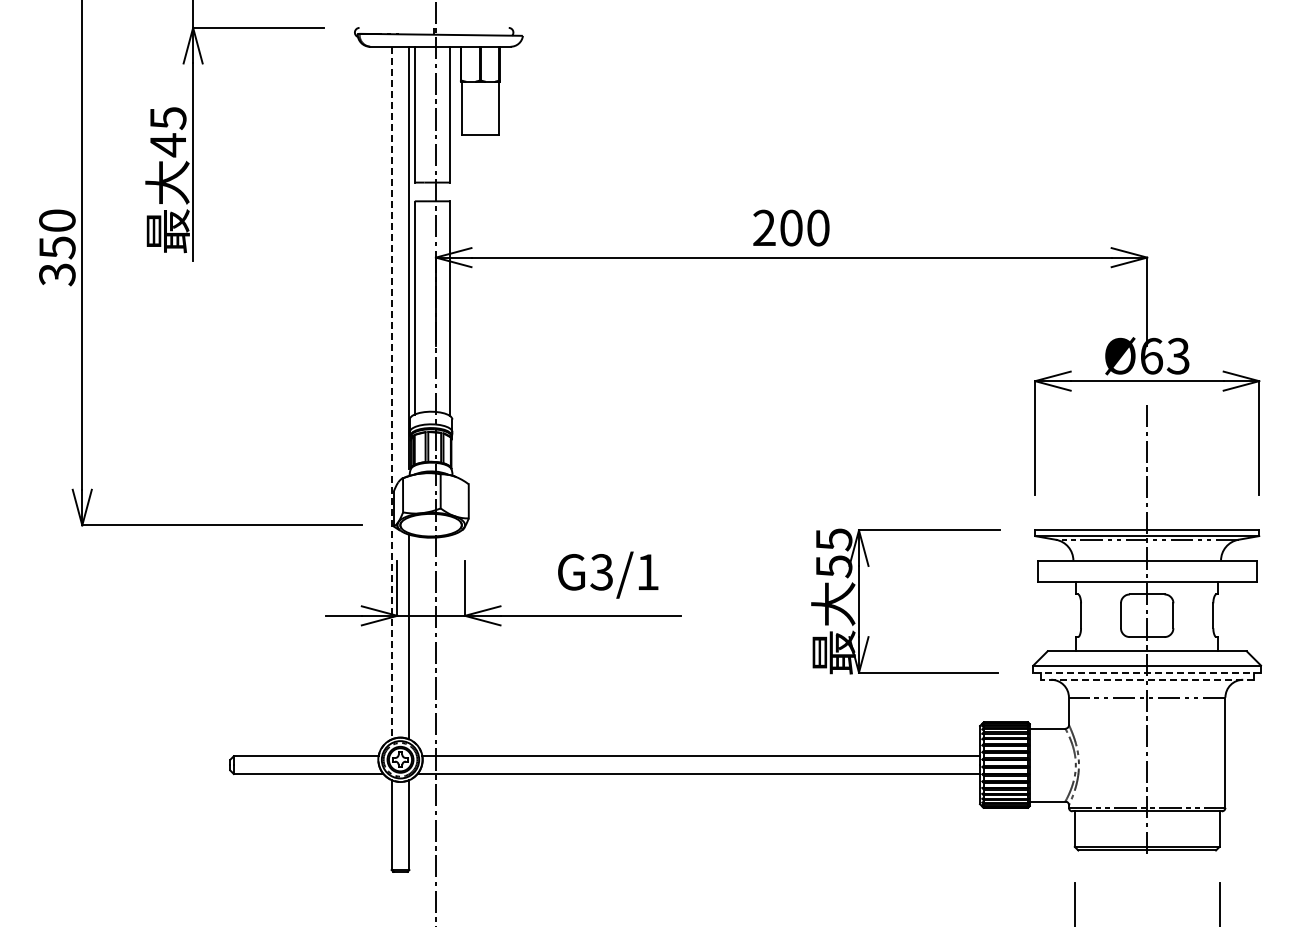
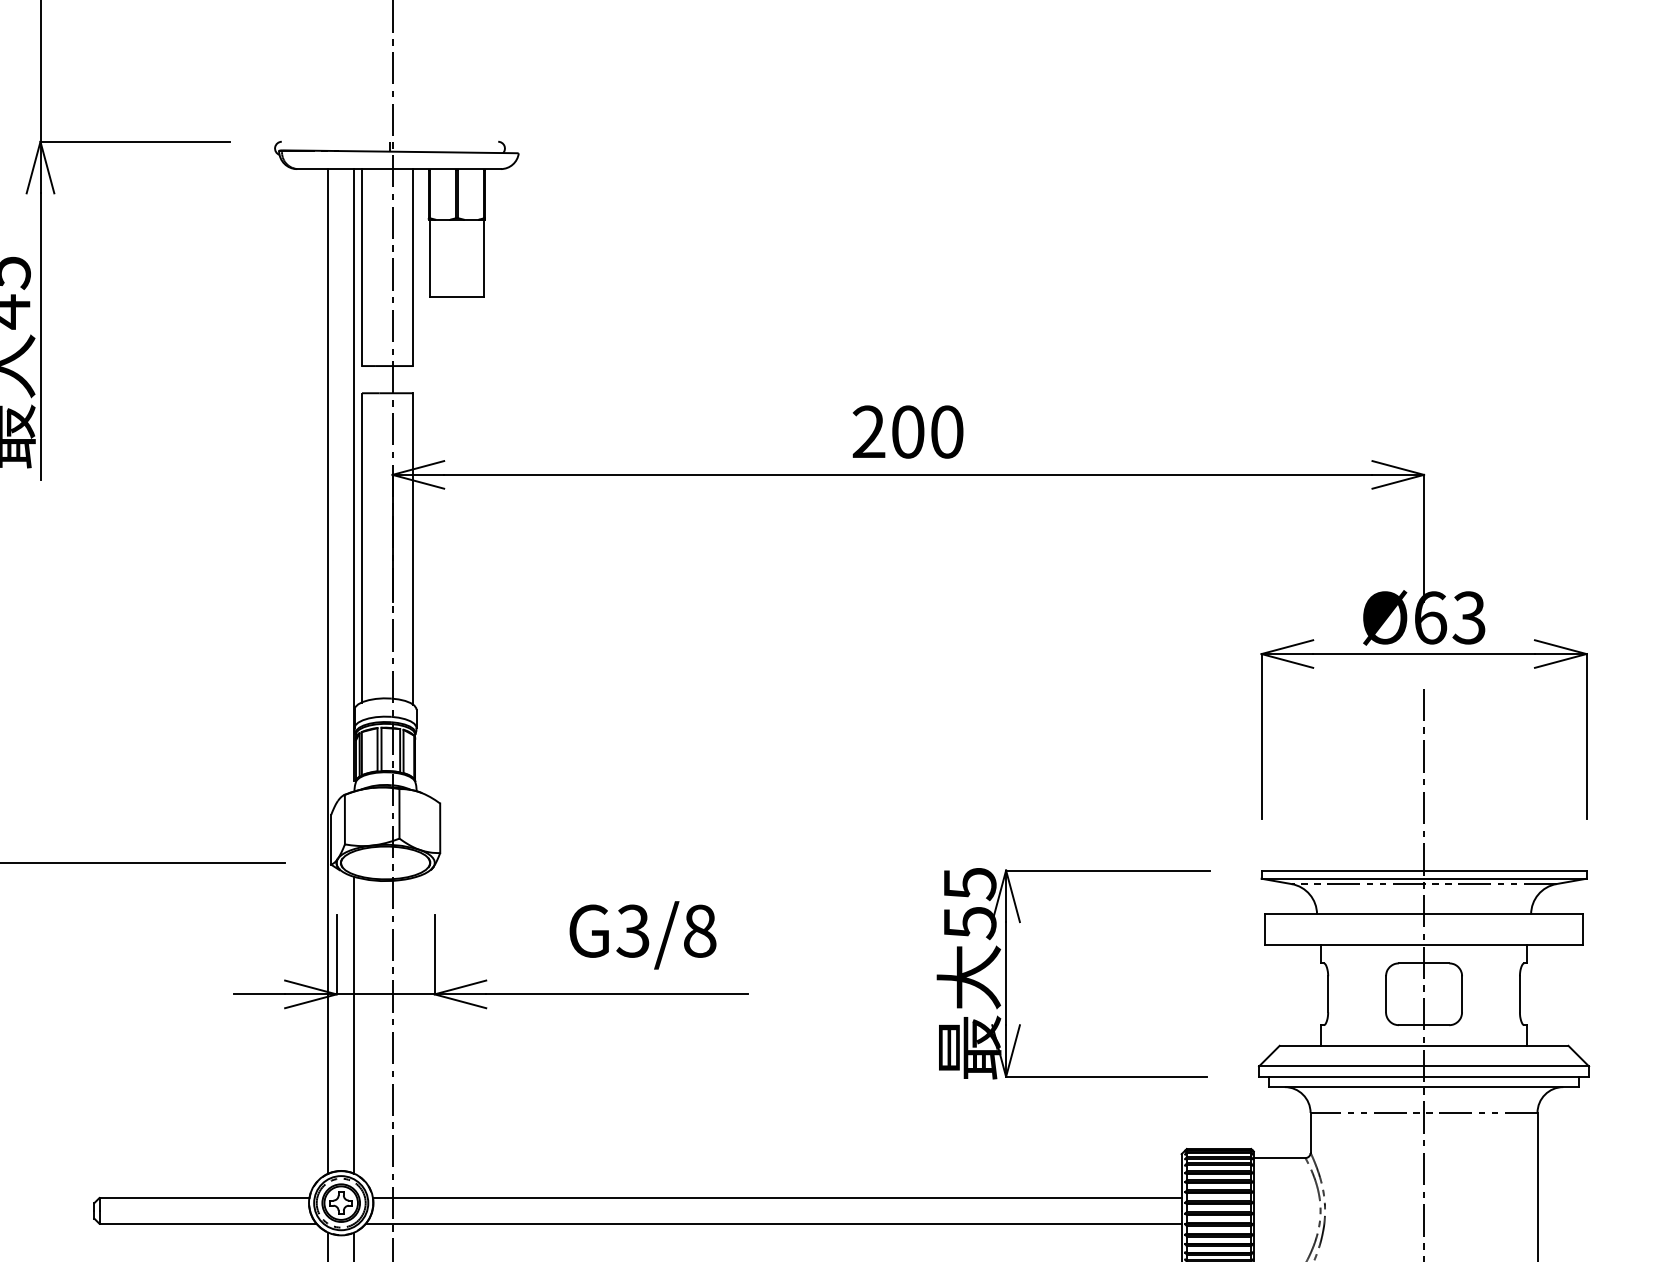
line: (391, 393) -> (328, 671), dashed -> solid
text: (647, 572) -> (699, 931), G3/1 -> G3/8
line: (1147, 672) -> (1424, 1076), dashed -> solid
line: (1147, 679) -> (1424, 1086), dashed -> solid

